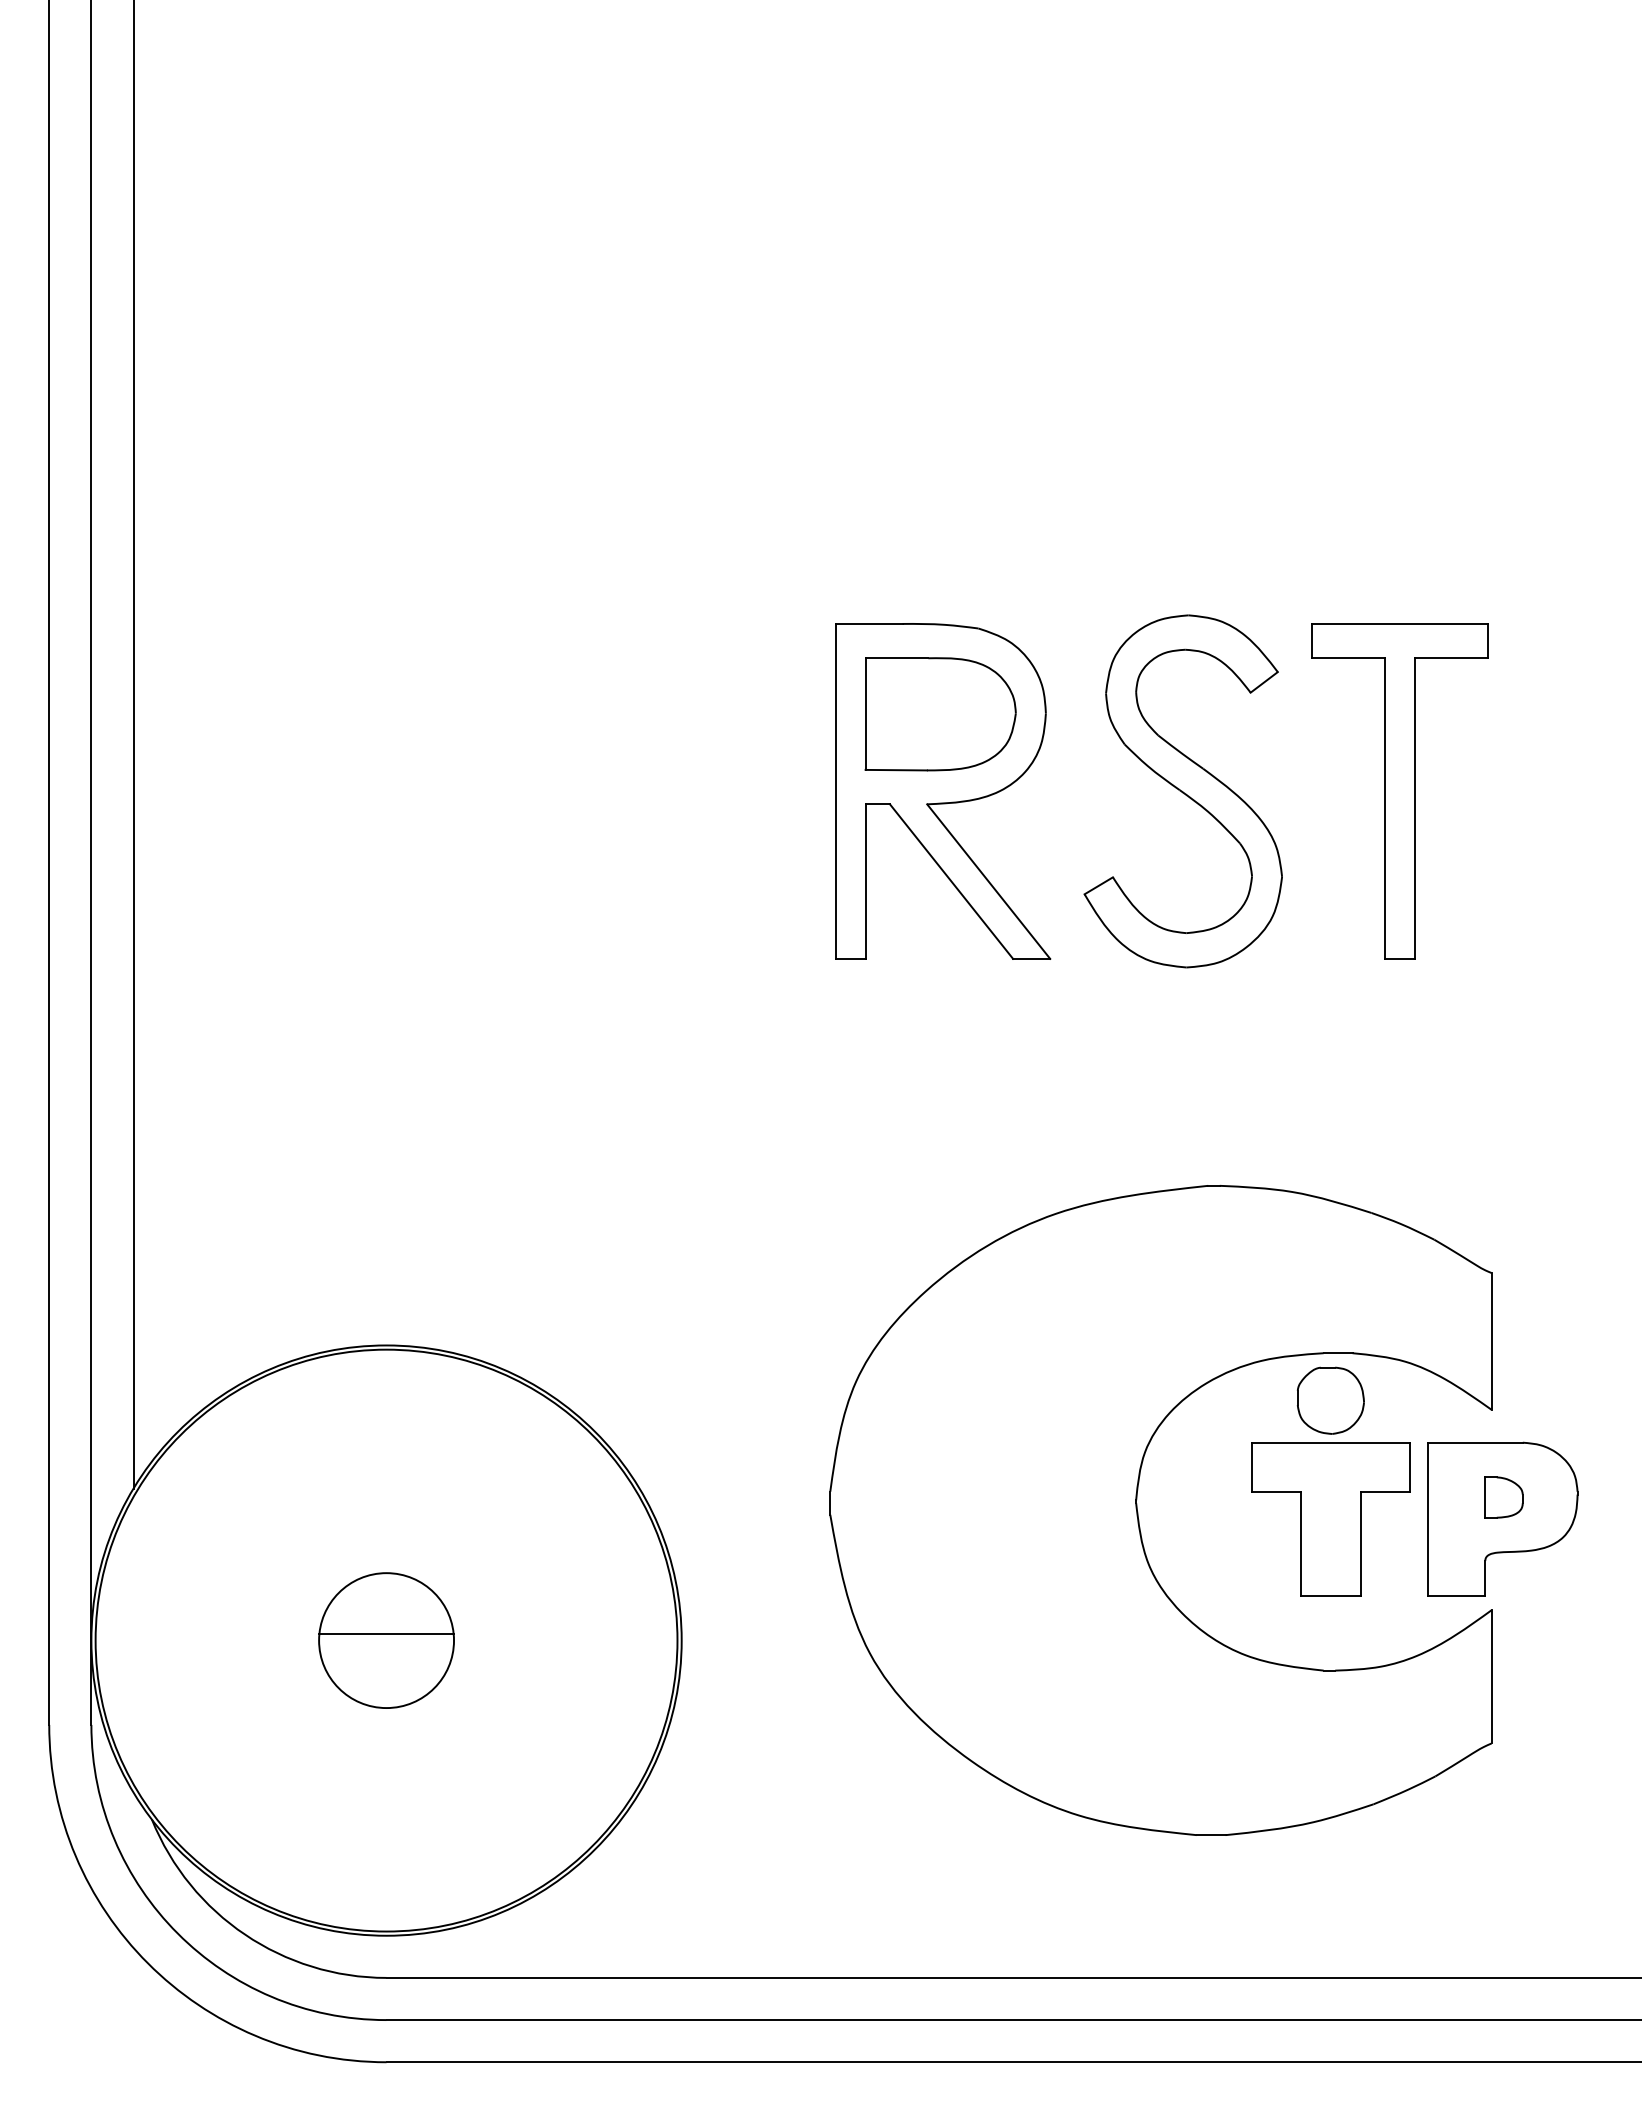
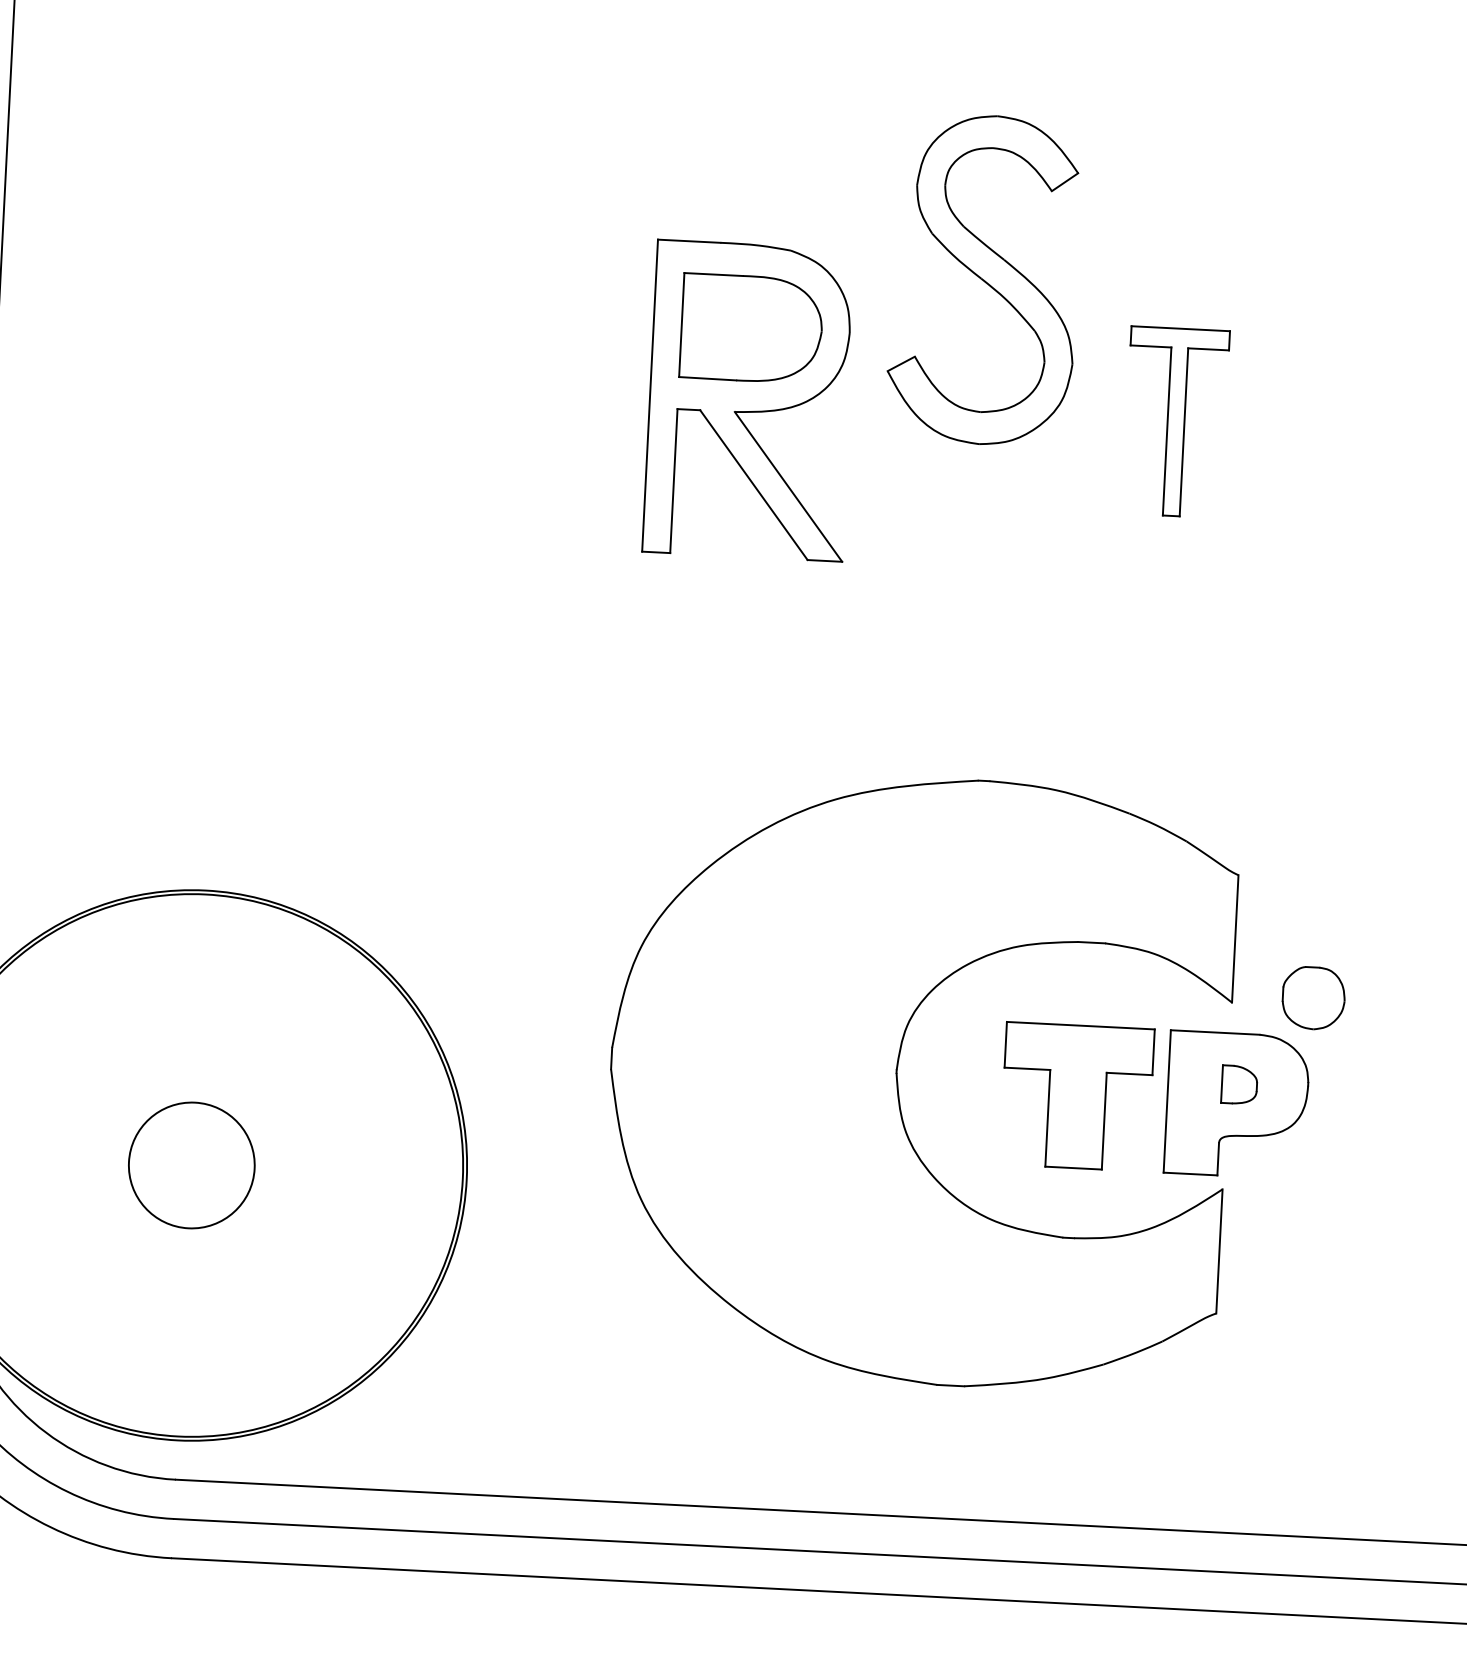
part: (1182, 791) -> (983, 280), moved
part: (1399, 791) -> (1175, 422), size x0.6
part: (1330, 1400) -> (1313, 998), moved
line: (386, 1634) -> (192, 1159), removed

